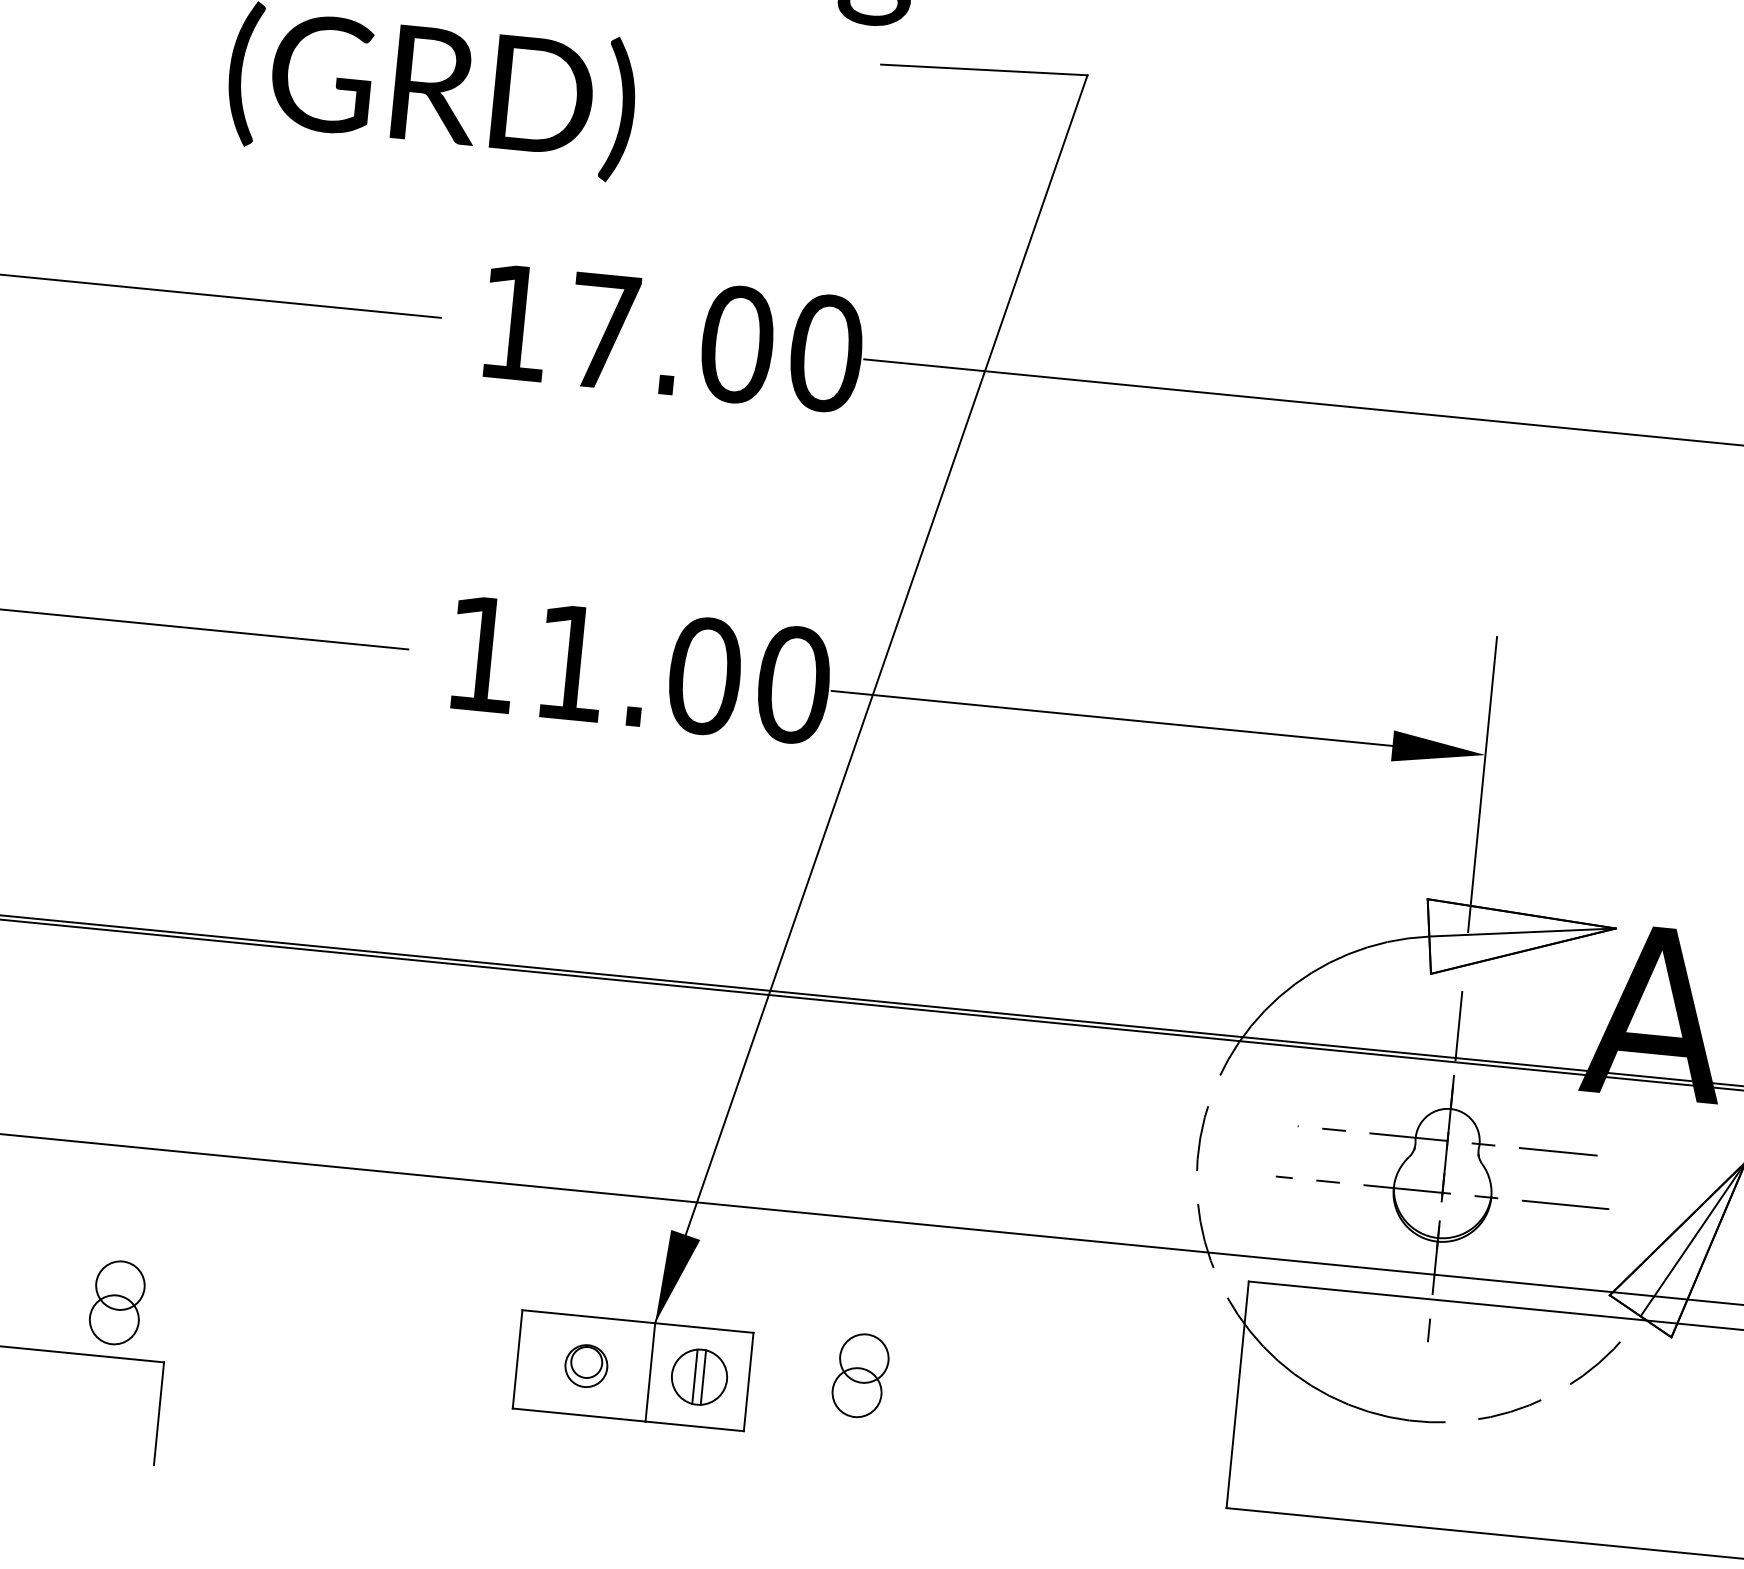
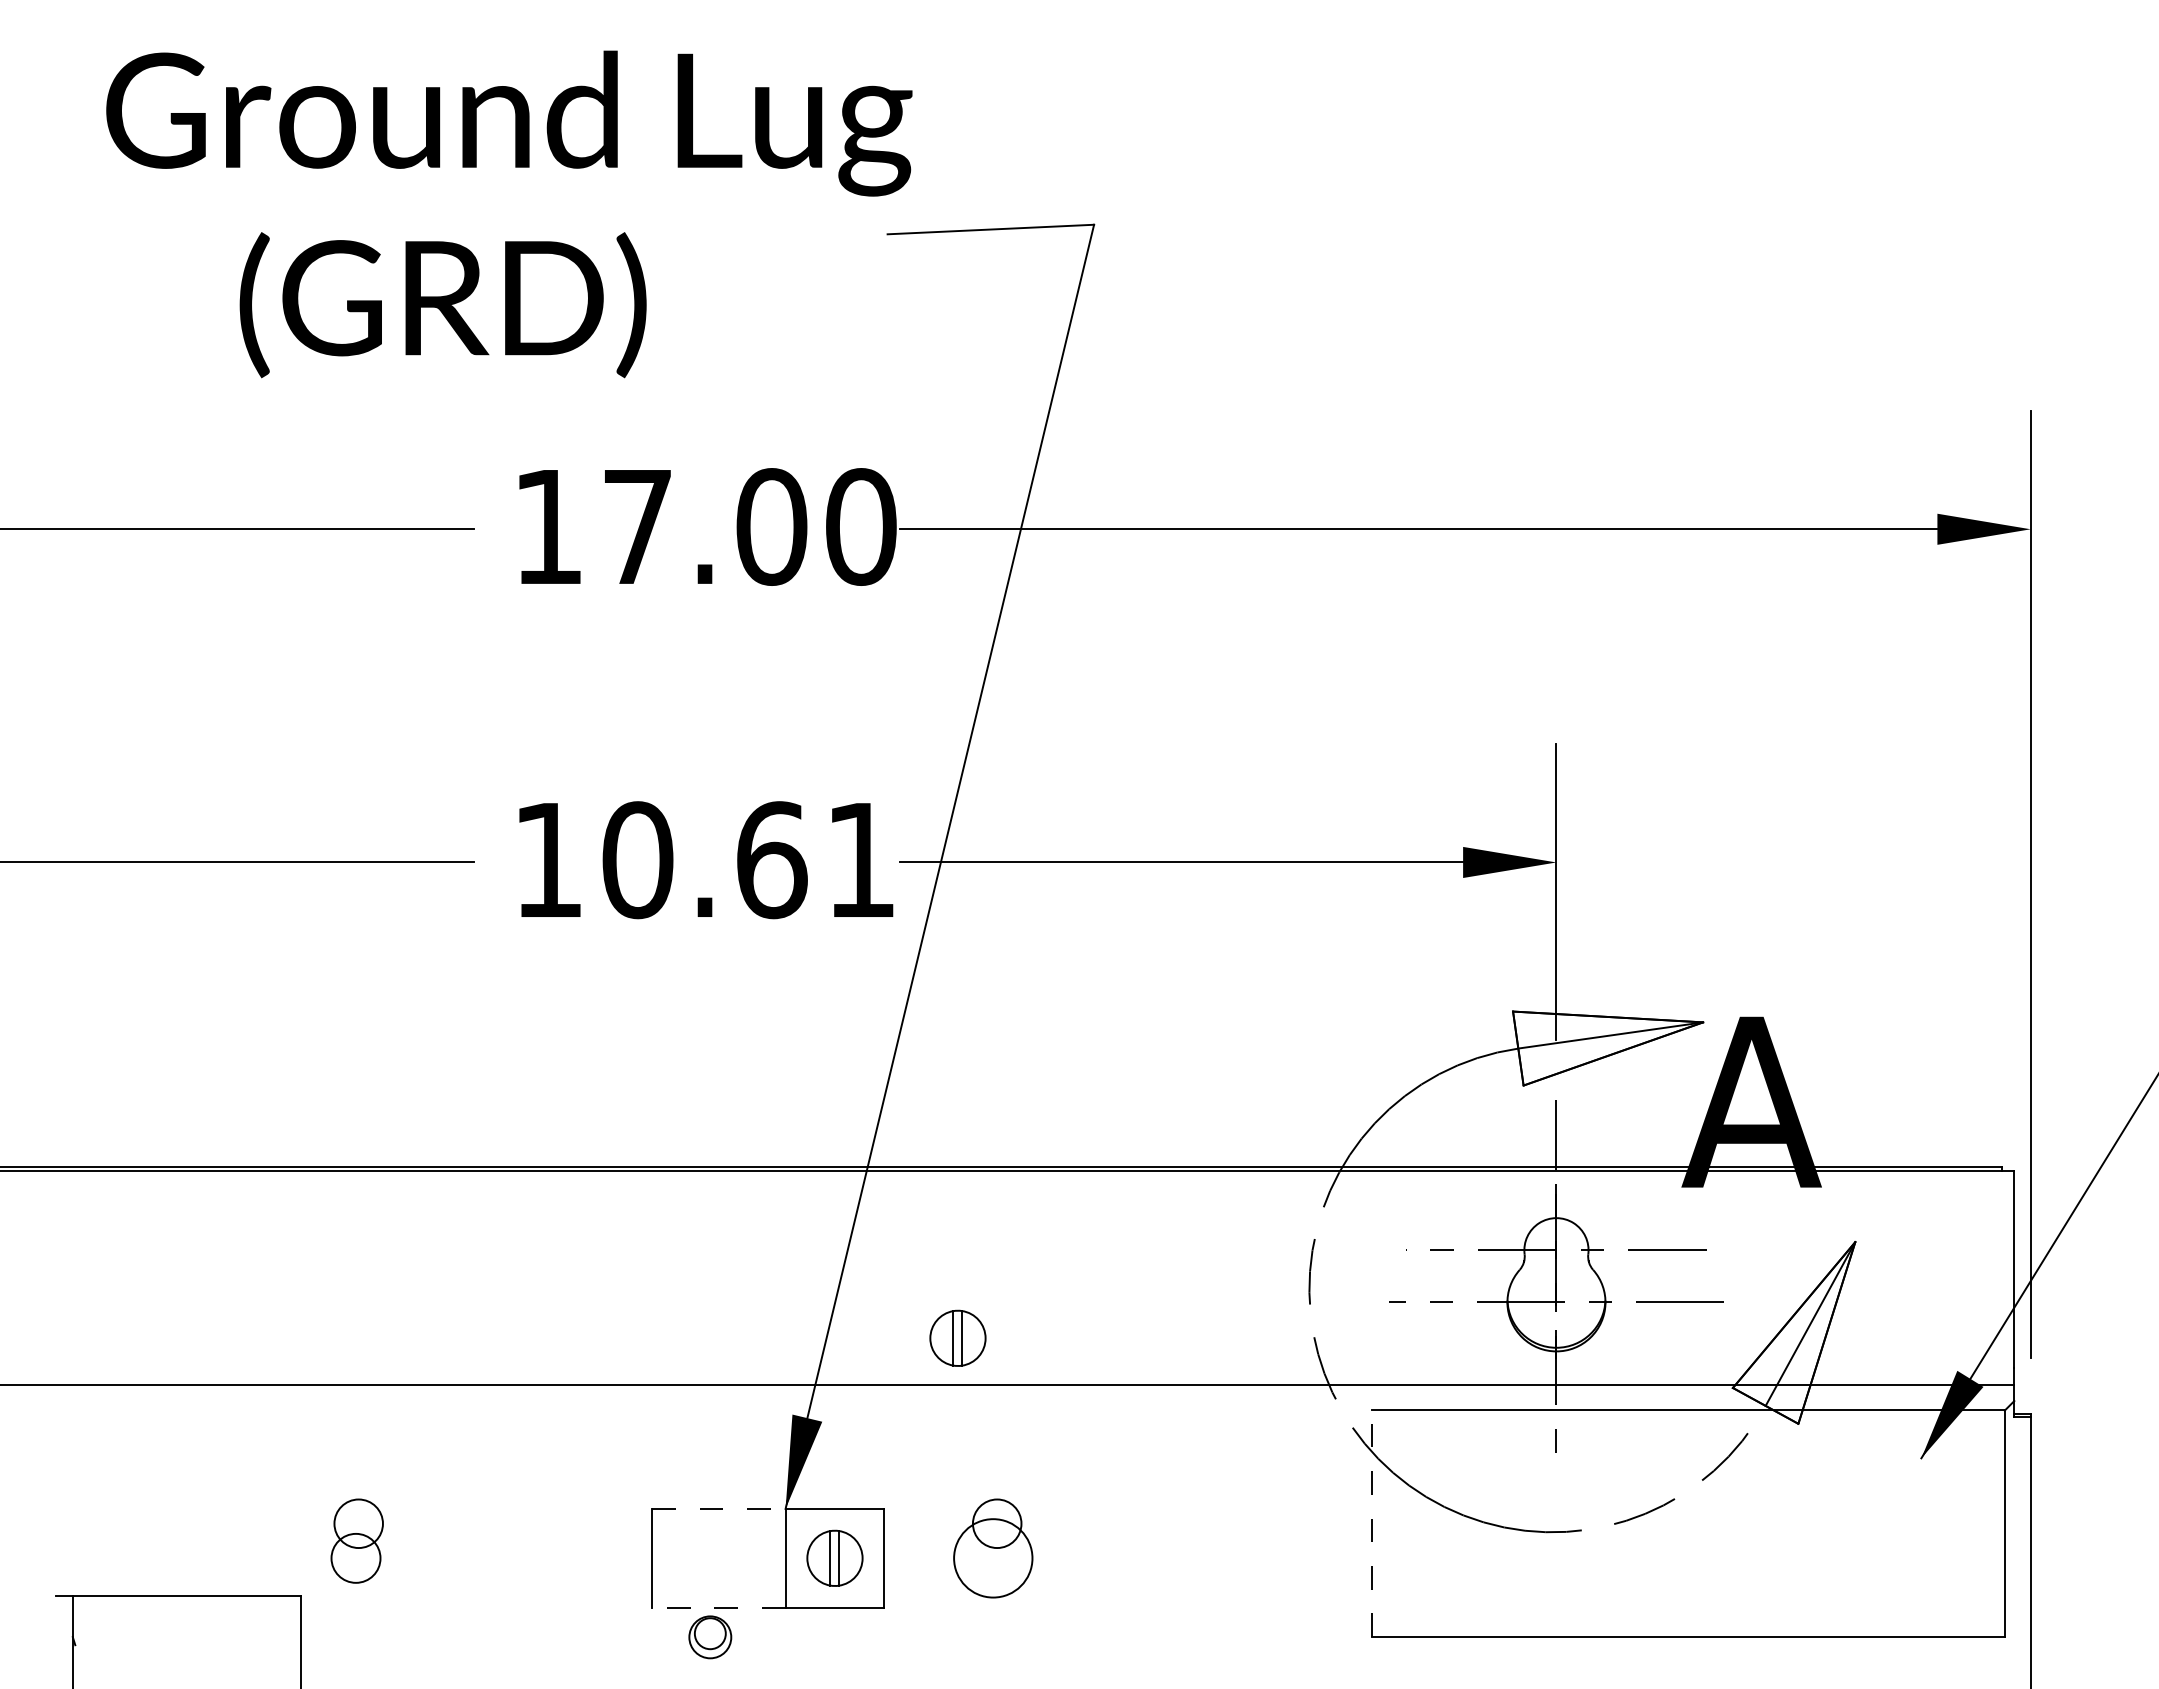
text: (682, 674) -> (749, 860), 11.00 -> 10.61
part: (843, 1169) -> (957, 1337), added
part: (116, 1302) -> (356, 1540), moved
line: (588, 1316) -> (718, 1508), solid -> dashed
part: (586, 1366) -> (710, 1637), moved
circle: (856, 1391) -> (992, 1557), size x1.6
line: (1237, 1394) -> (1372, 1523), solid -> dashed
line: (578, 1414) -> (718, 1607), solid -> dashed

